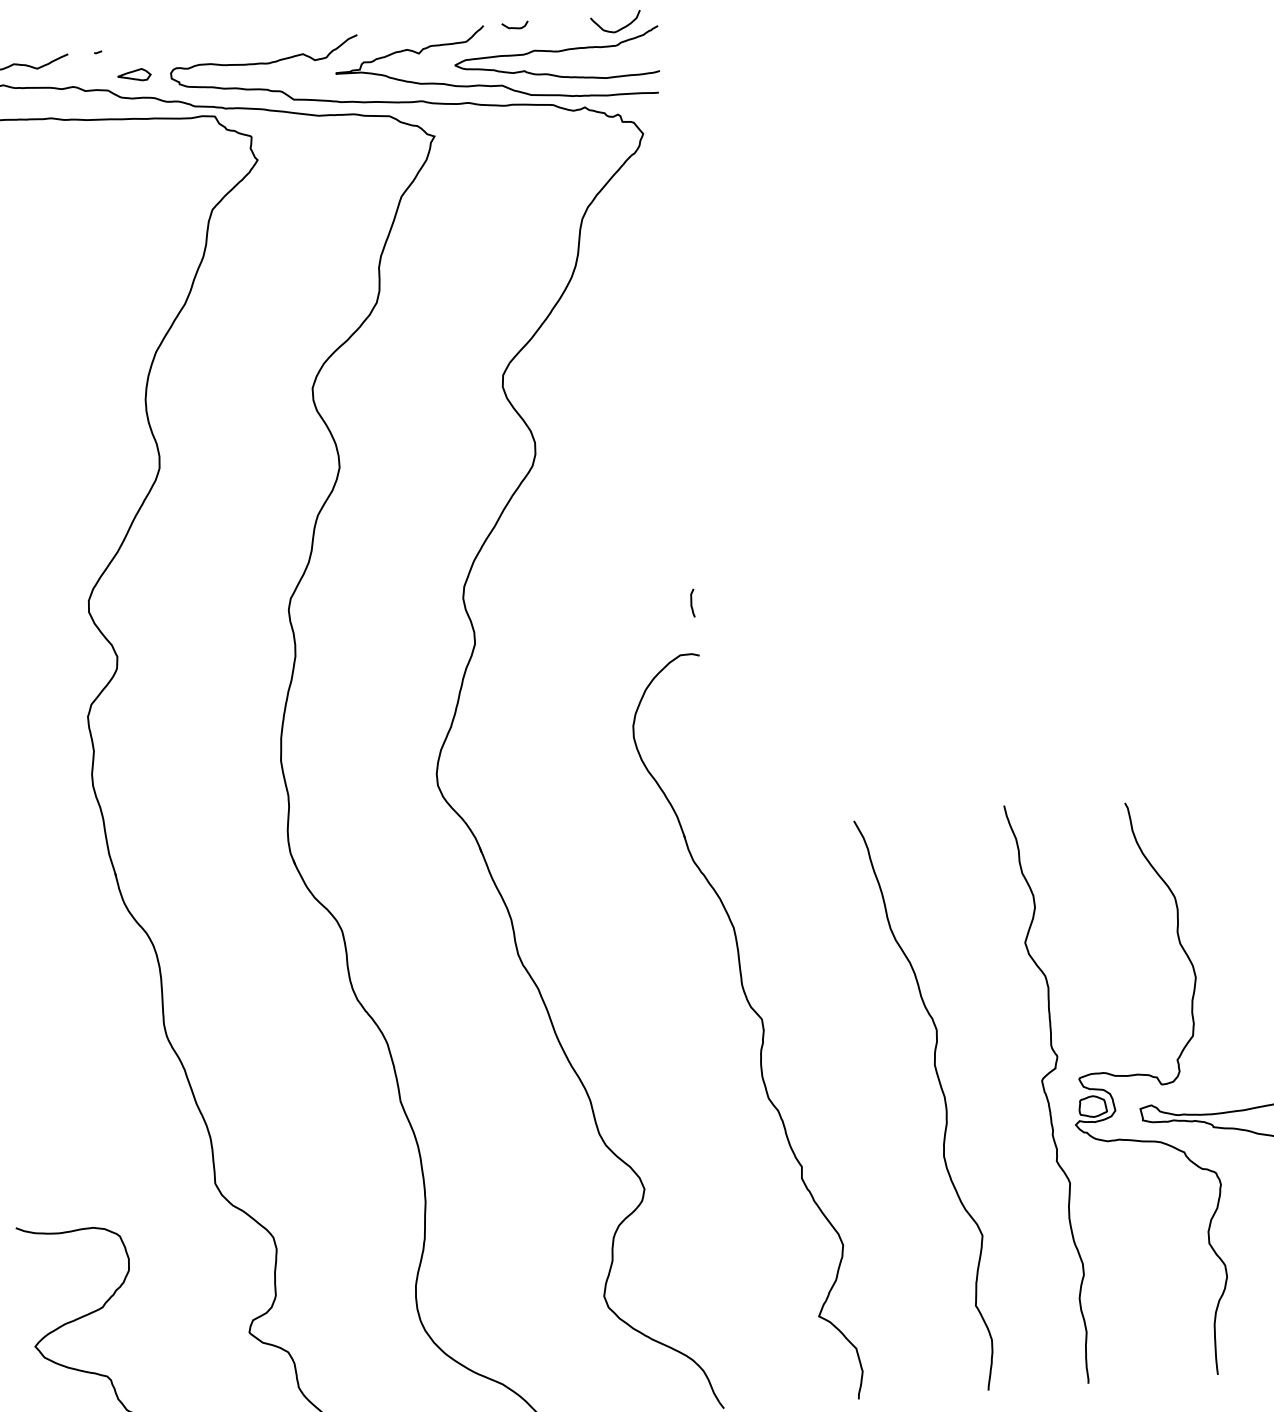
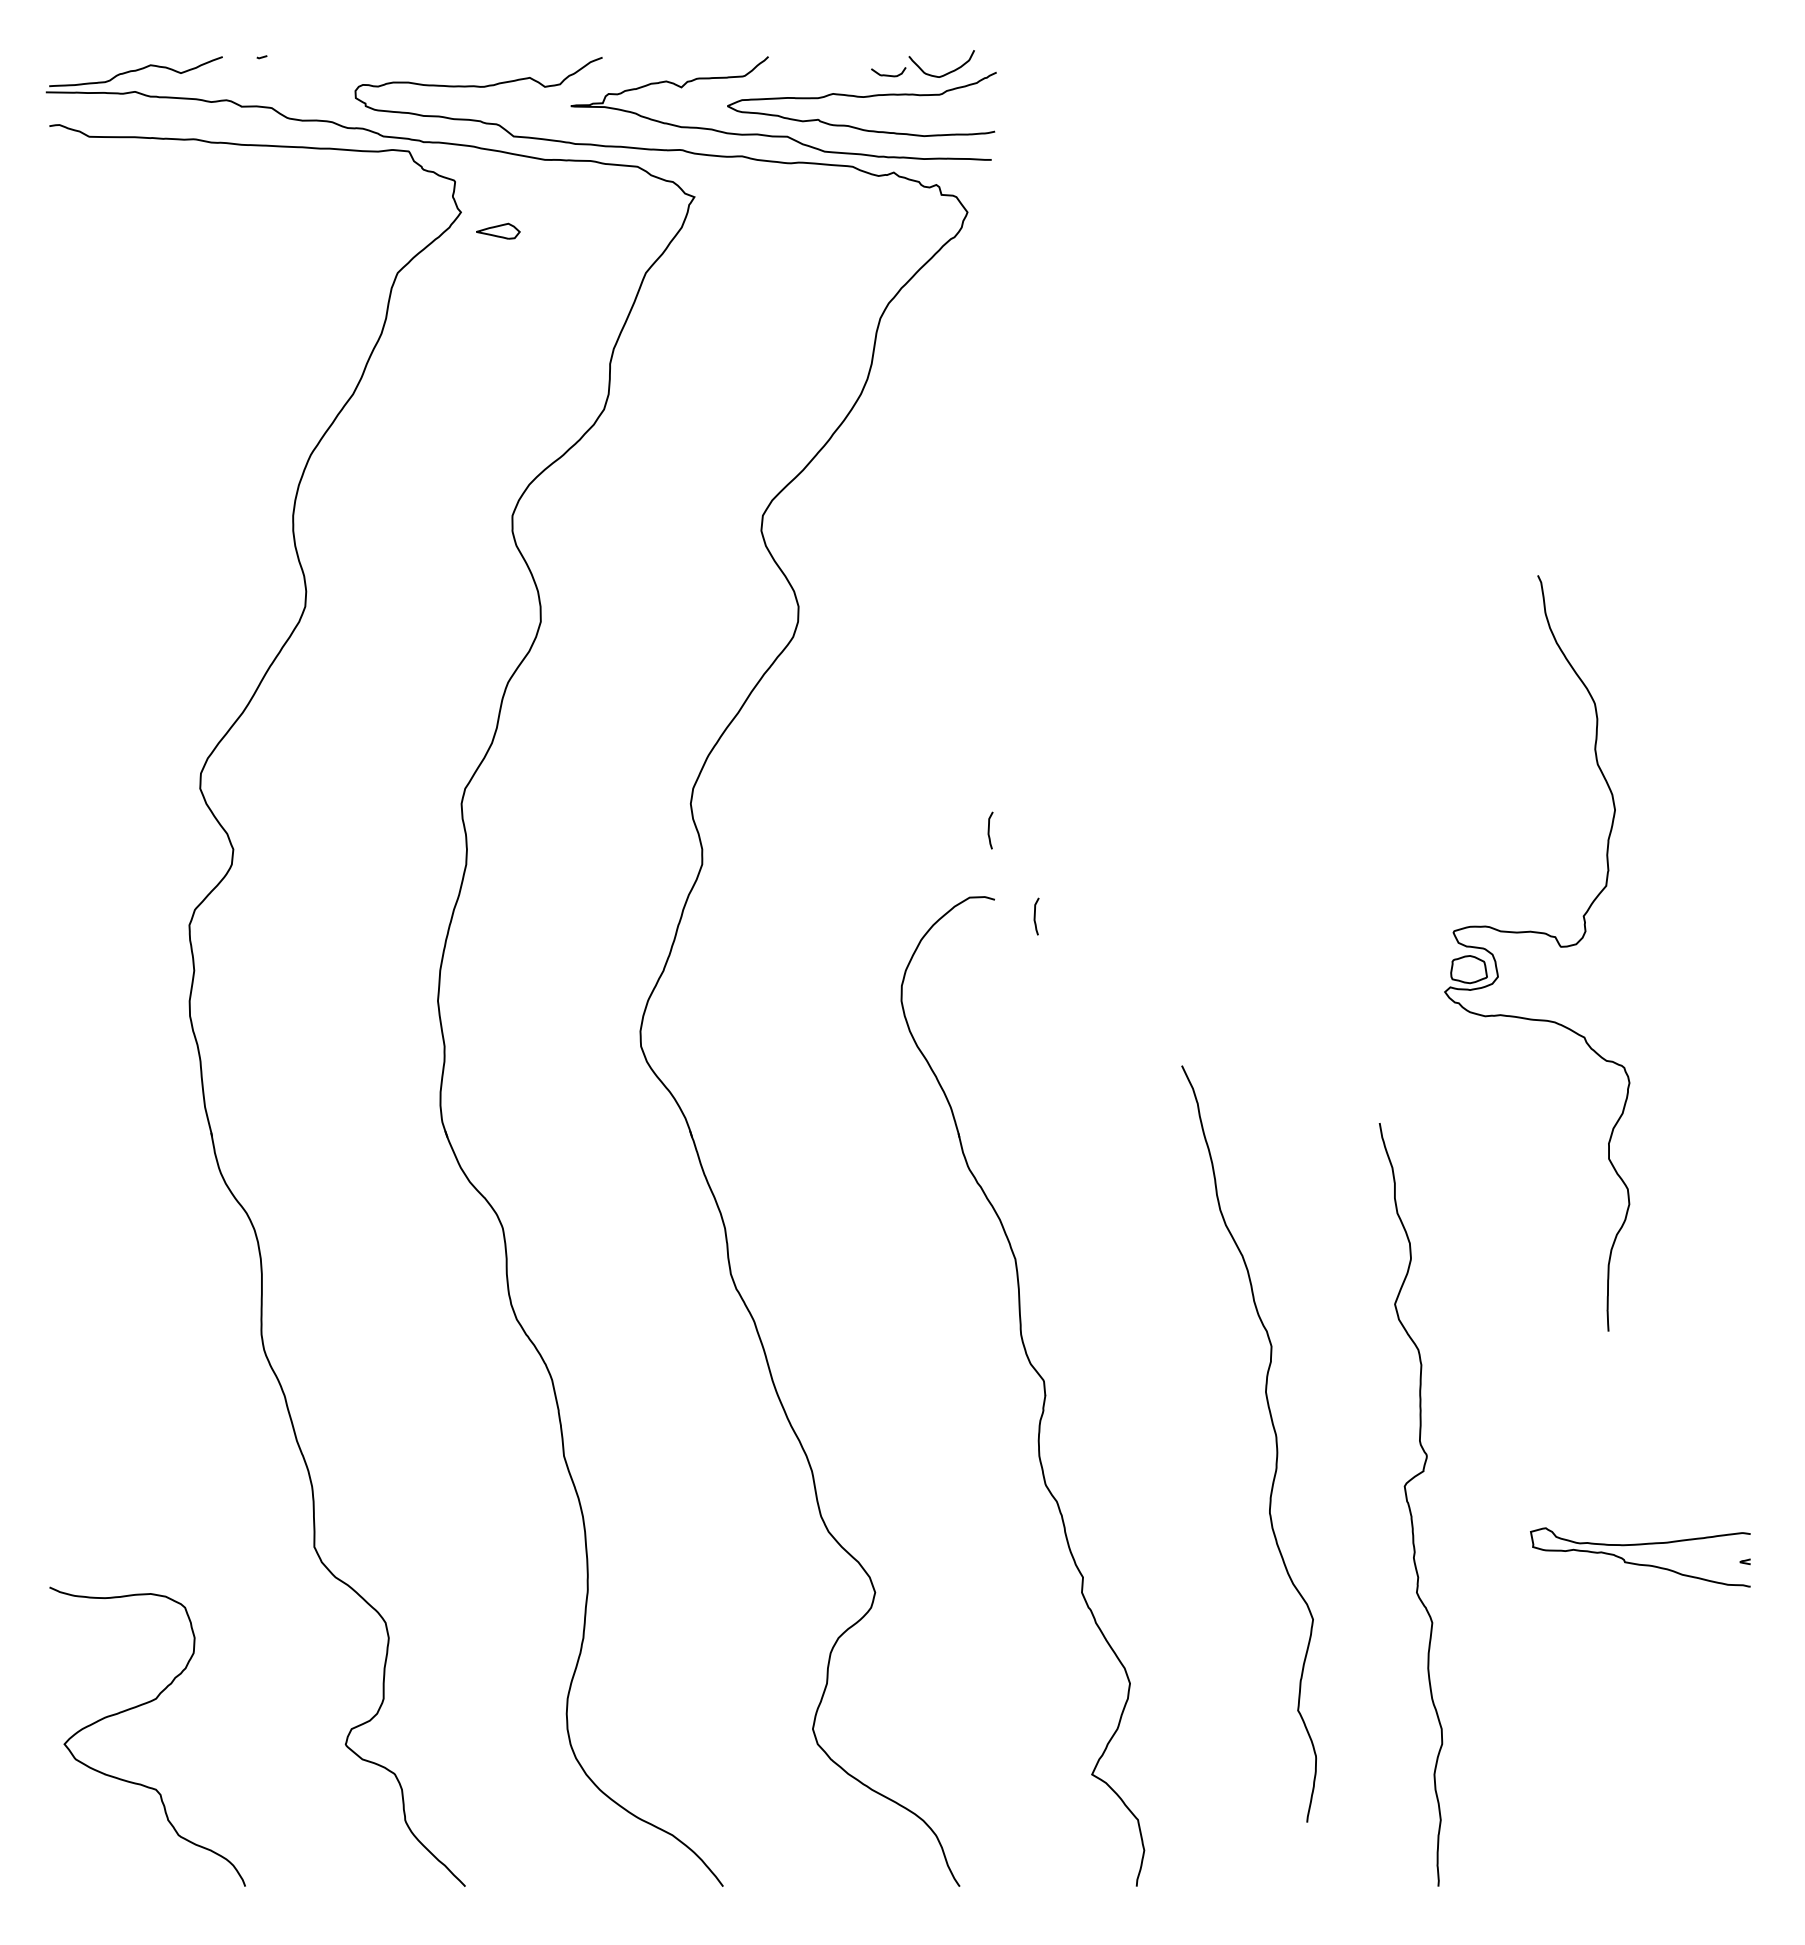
curve: (515, 27) -> (888, 74), moved
part: (134, 74) -> (498, 230), moved
curve: (731, 666) -> (1035, 916), added
part: (1147, 1076) -> (1542, 934), moved
curve: (944, 1103) -> (1275, 1443), moved

